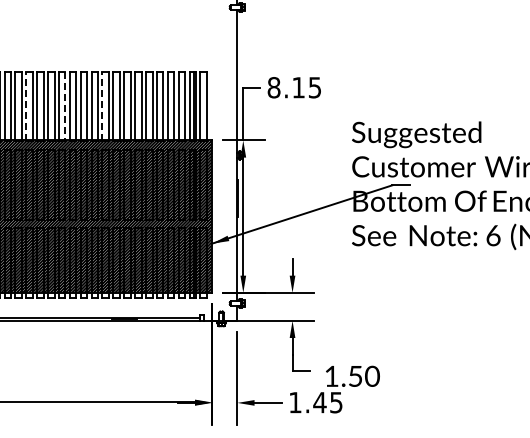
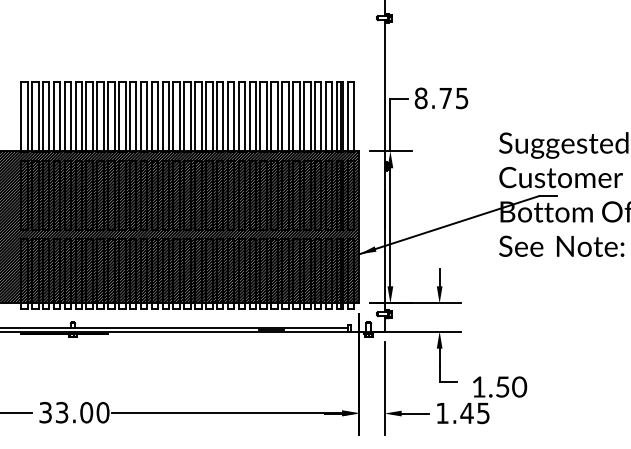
text: (298, 87) -> (445, 98), 8.15 -> 8.75
line: (26, 106) -> (173, 117), dashed -> solid
line: (65, 106) -> (212, 117), dashed -> solid
line: (102, 106) -> (249, 117), dashed -> solid

